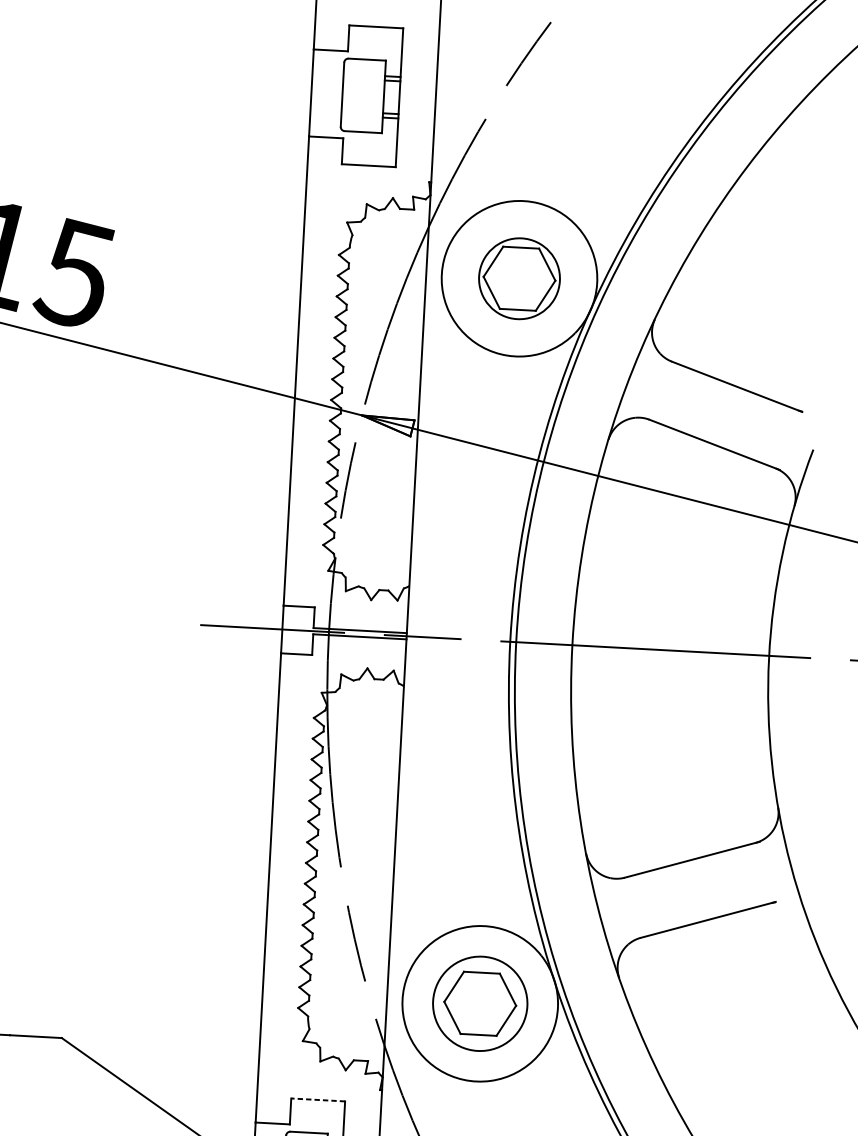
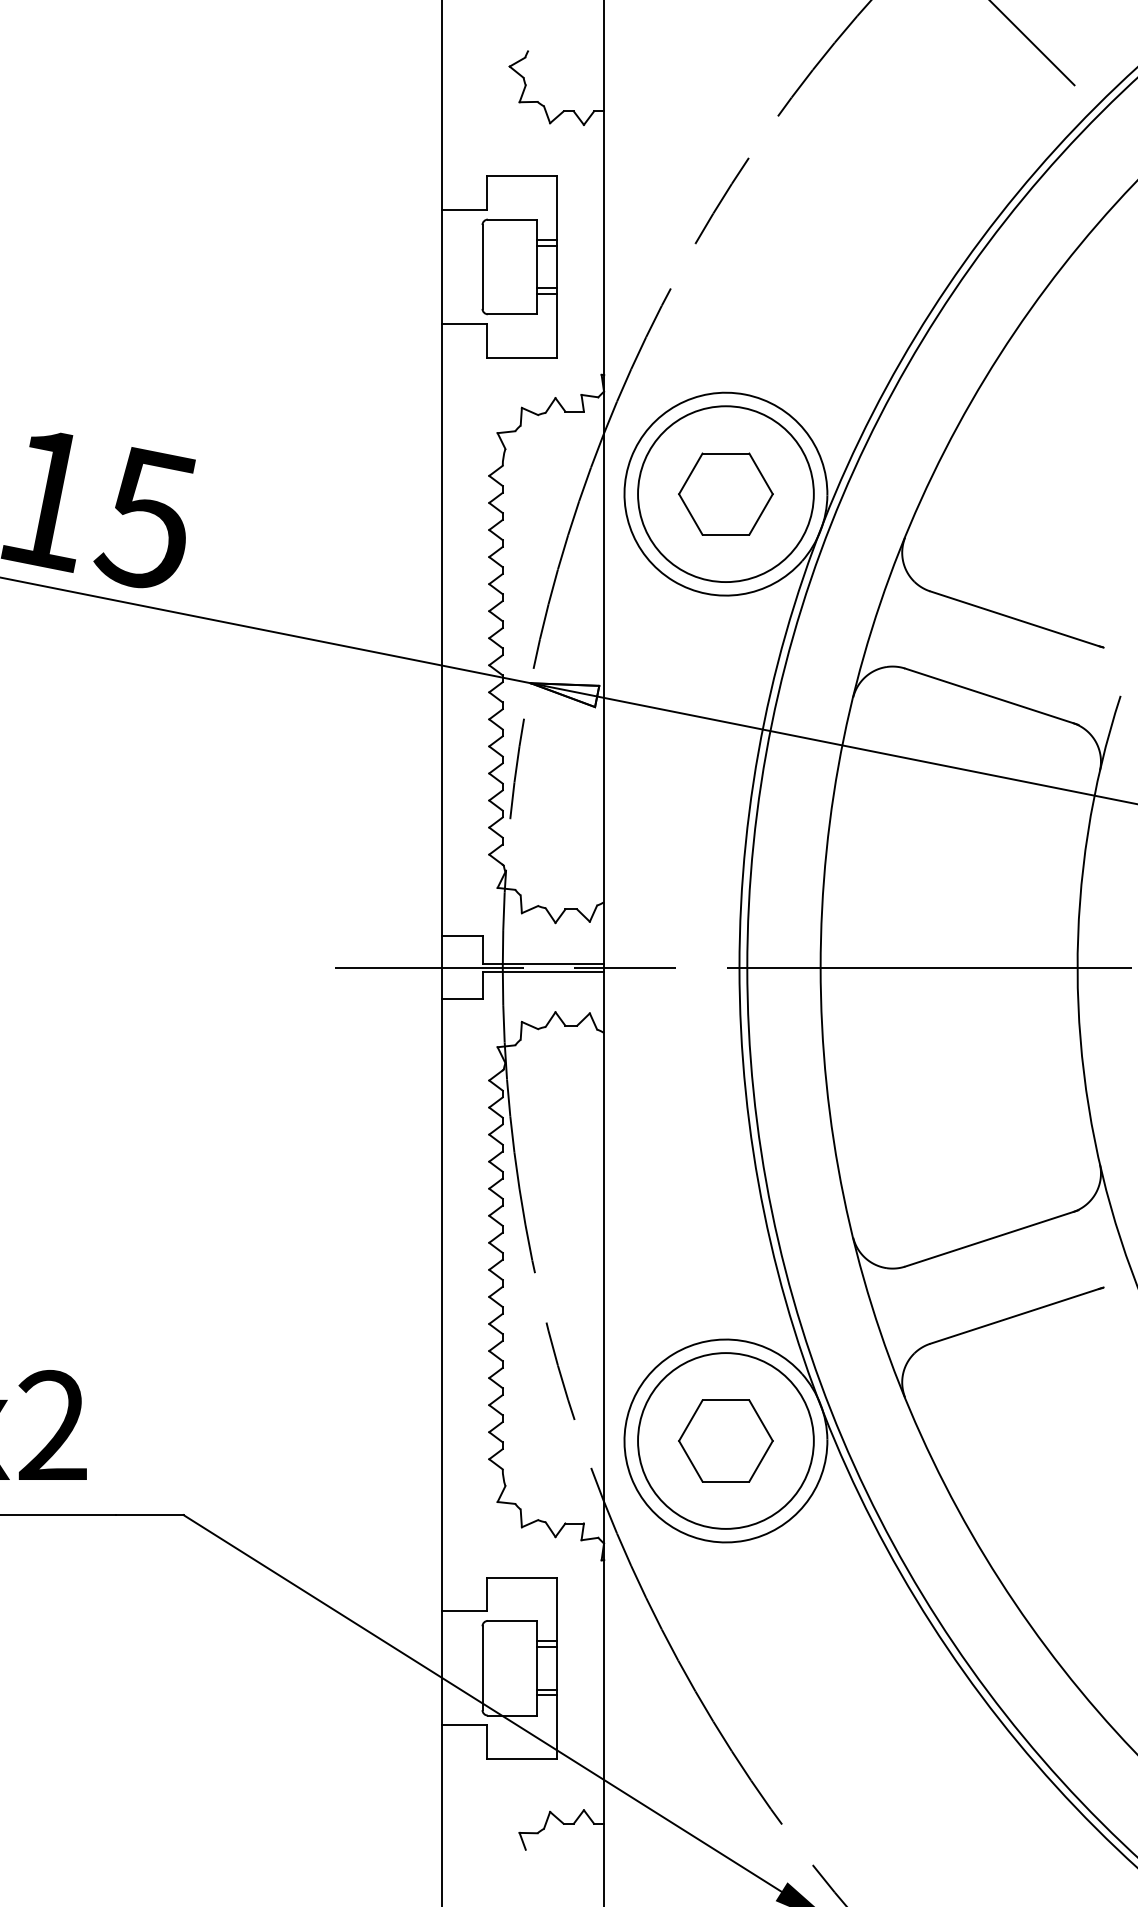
circle: (519, 278) -> (725, 494), size x1.67
circle: (479, 1003) -> (725, 1440), size x1.43
line: (318, 1099) -> (521, 1577), dashed -> solid

